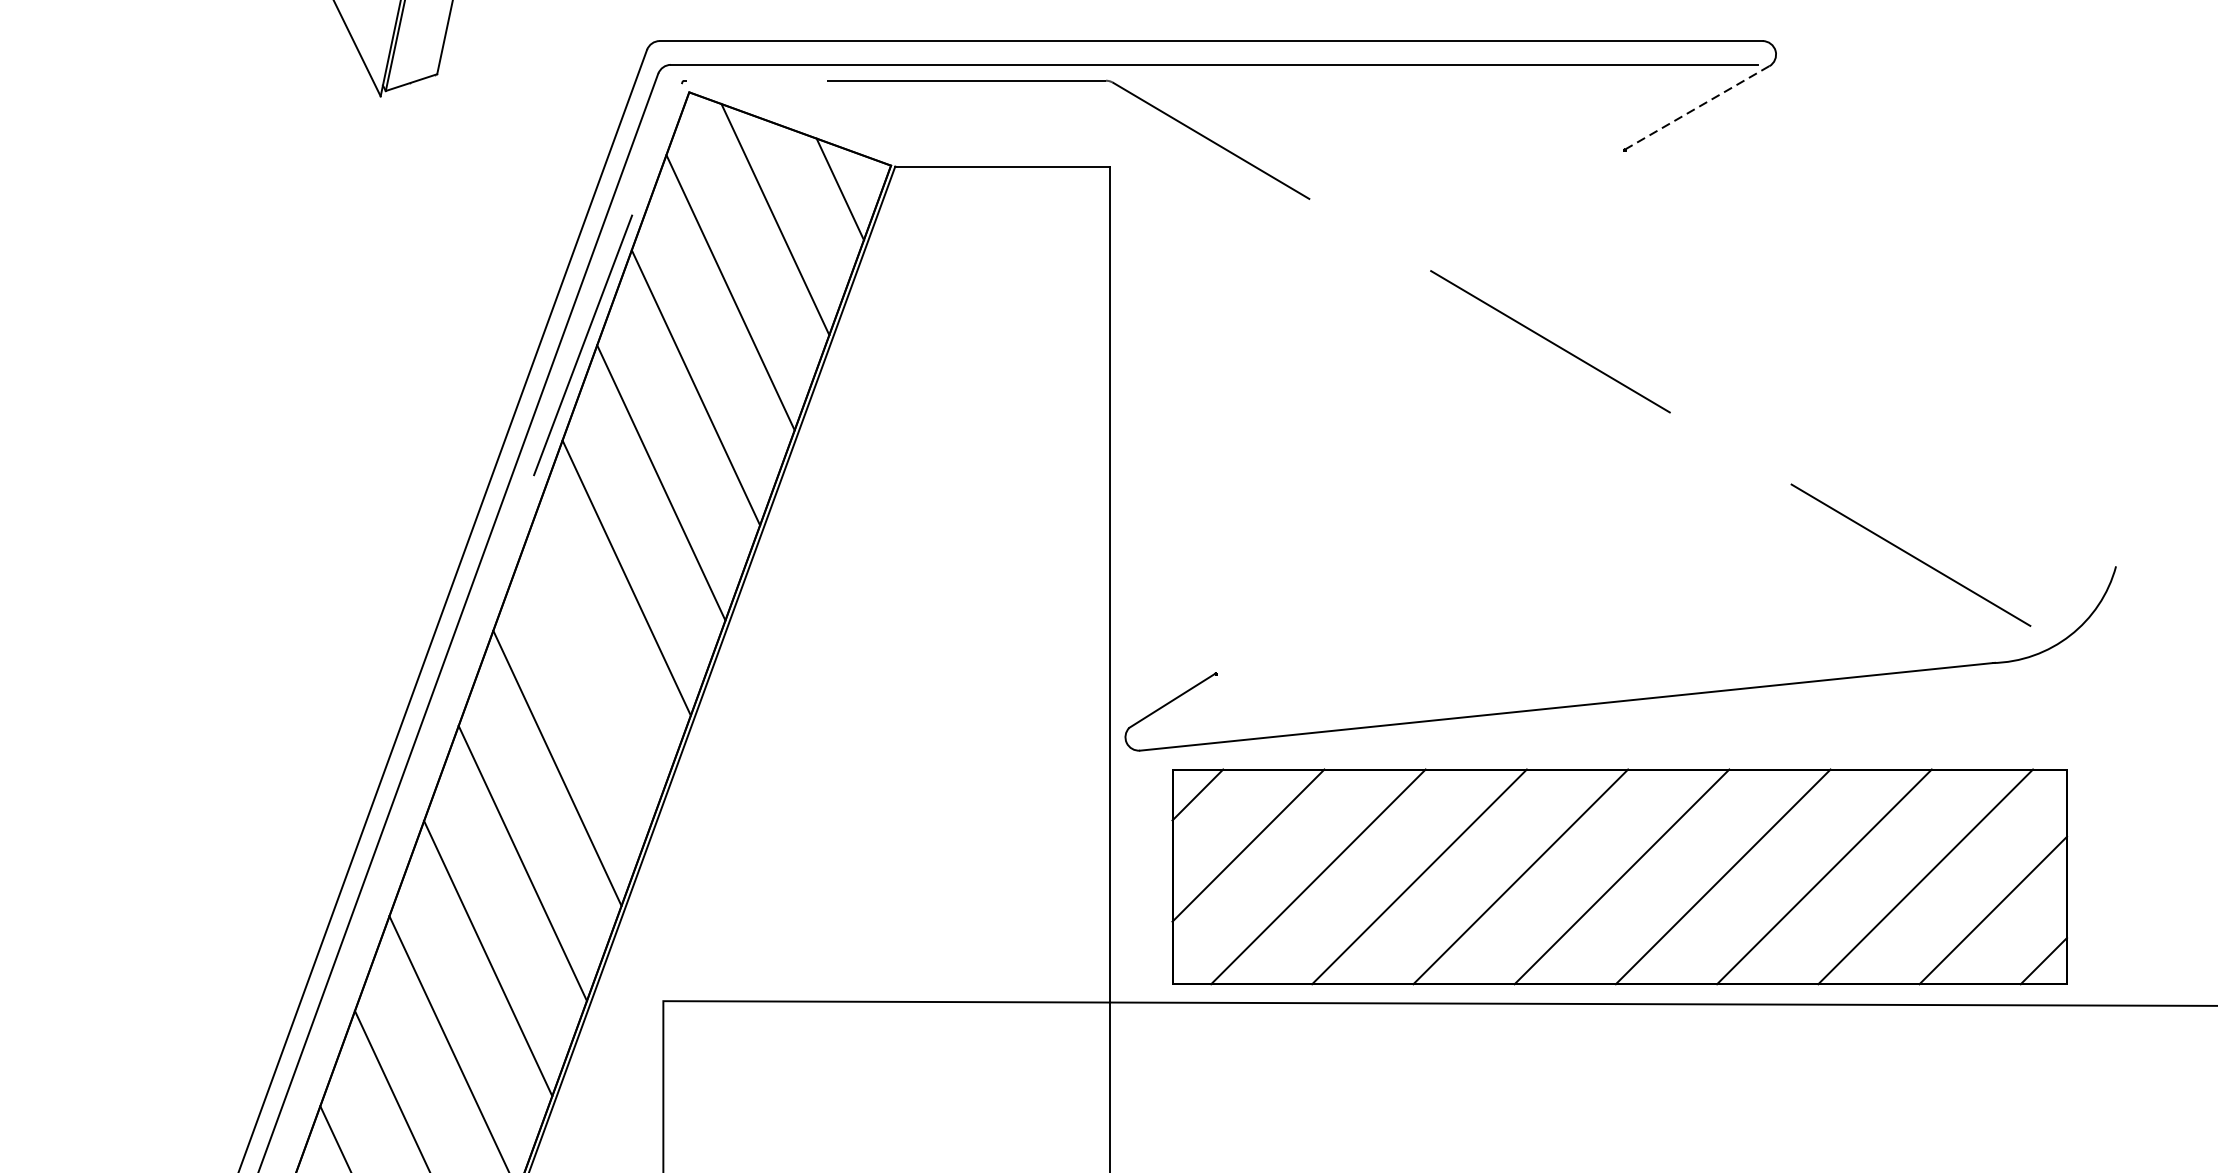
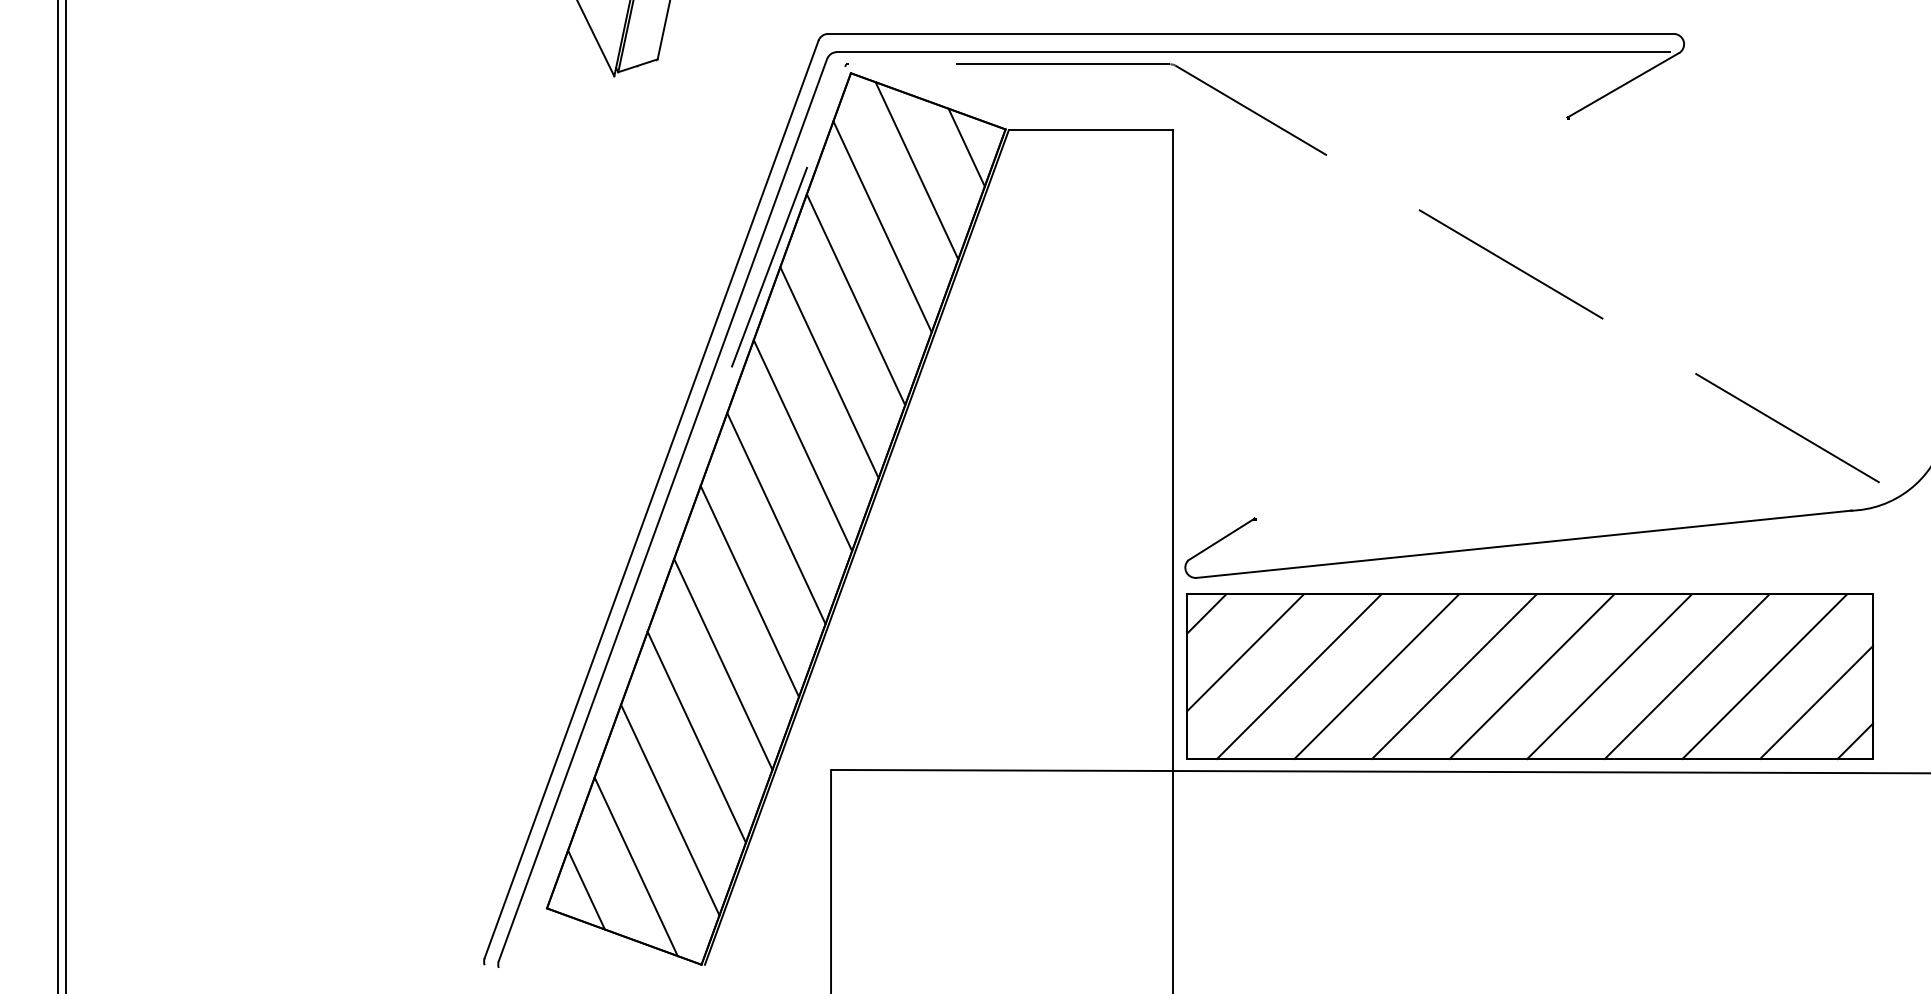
line: (1695, 108) -> (1622, 85), dashed -> solid
line: (592, 673) -> (776, 518), added
part: (1620, 876) -> (1530, 676), moved

